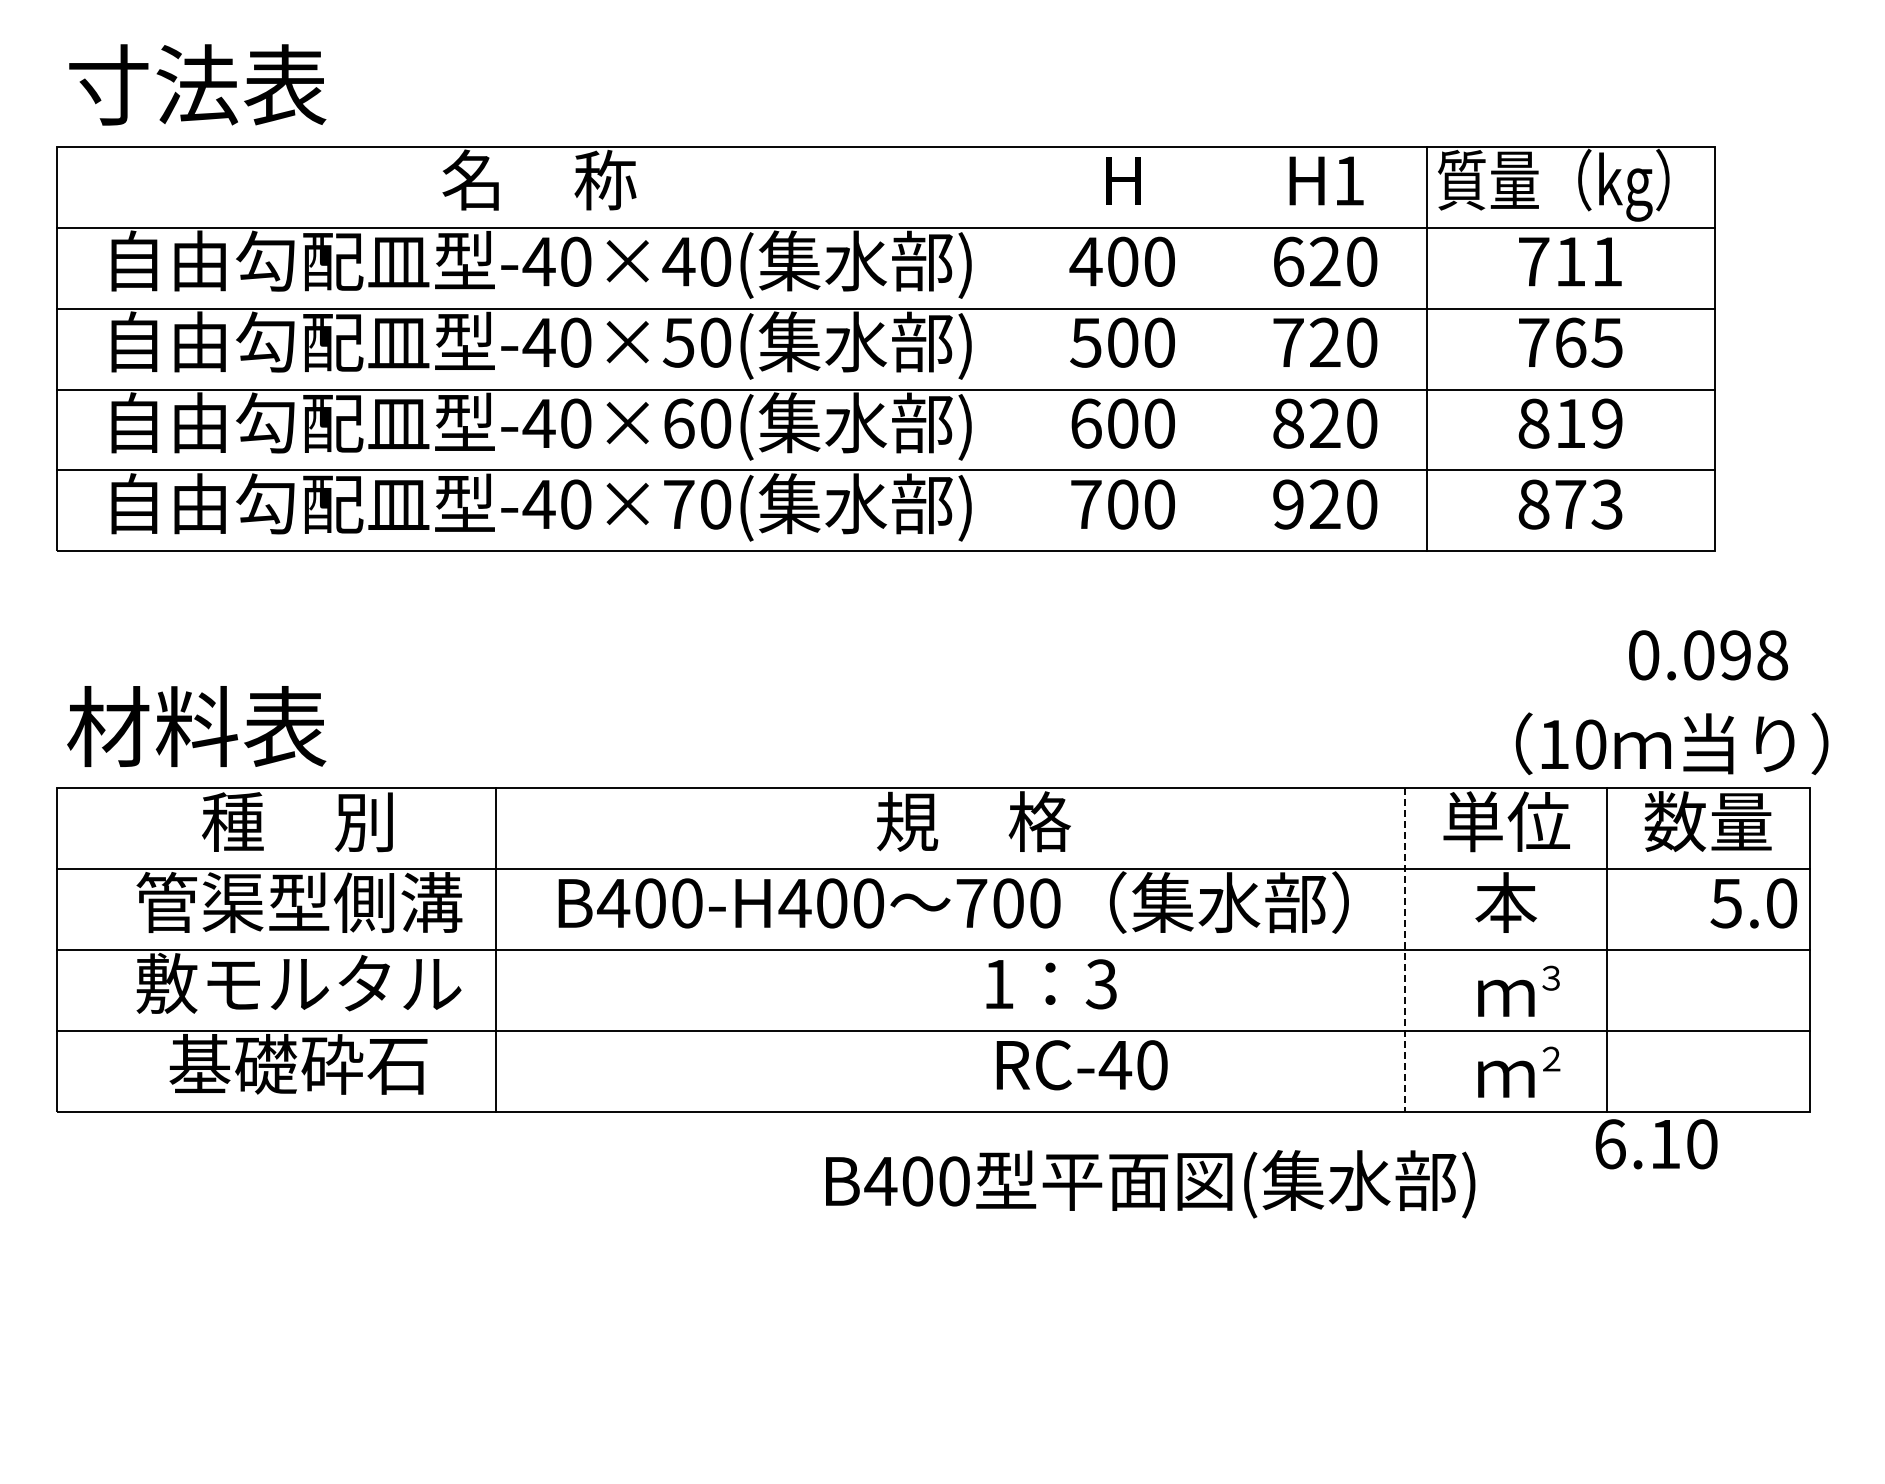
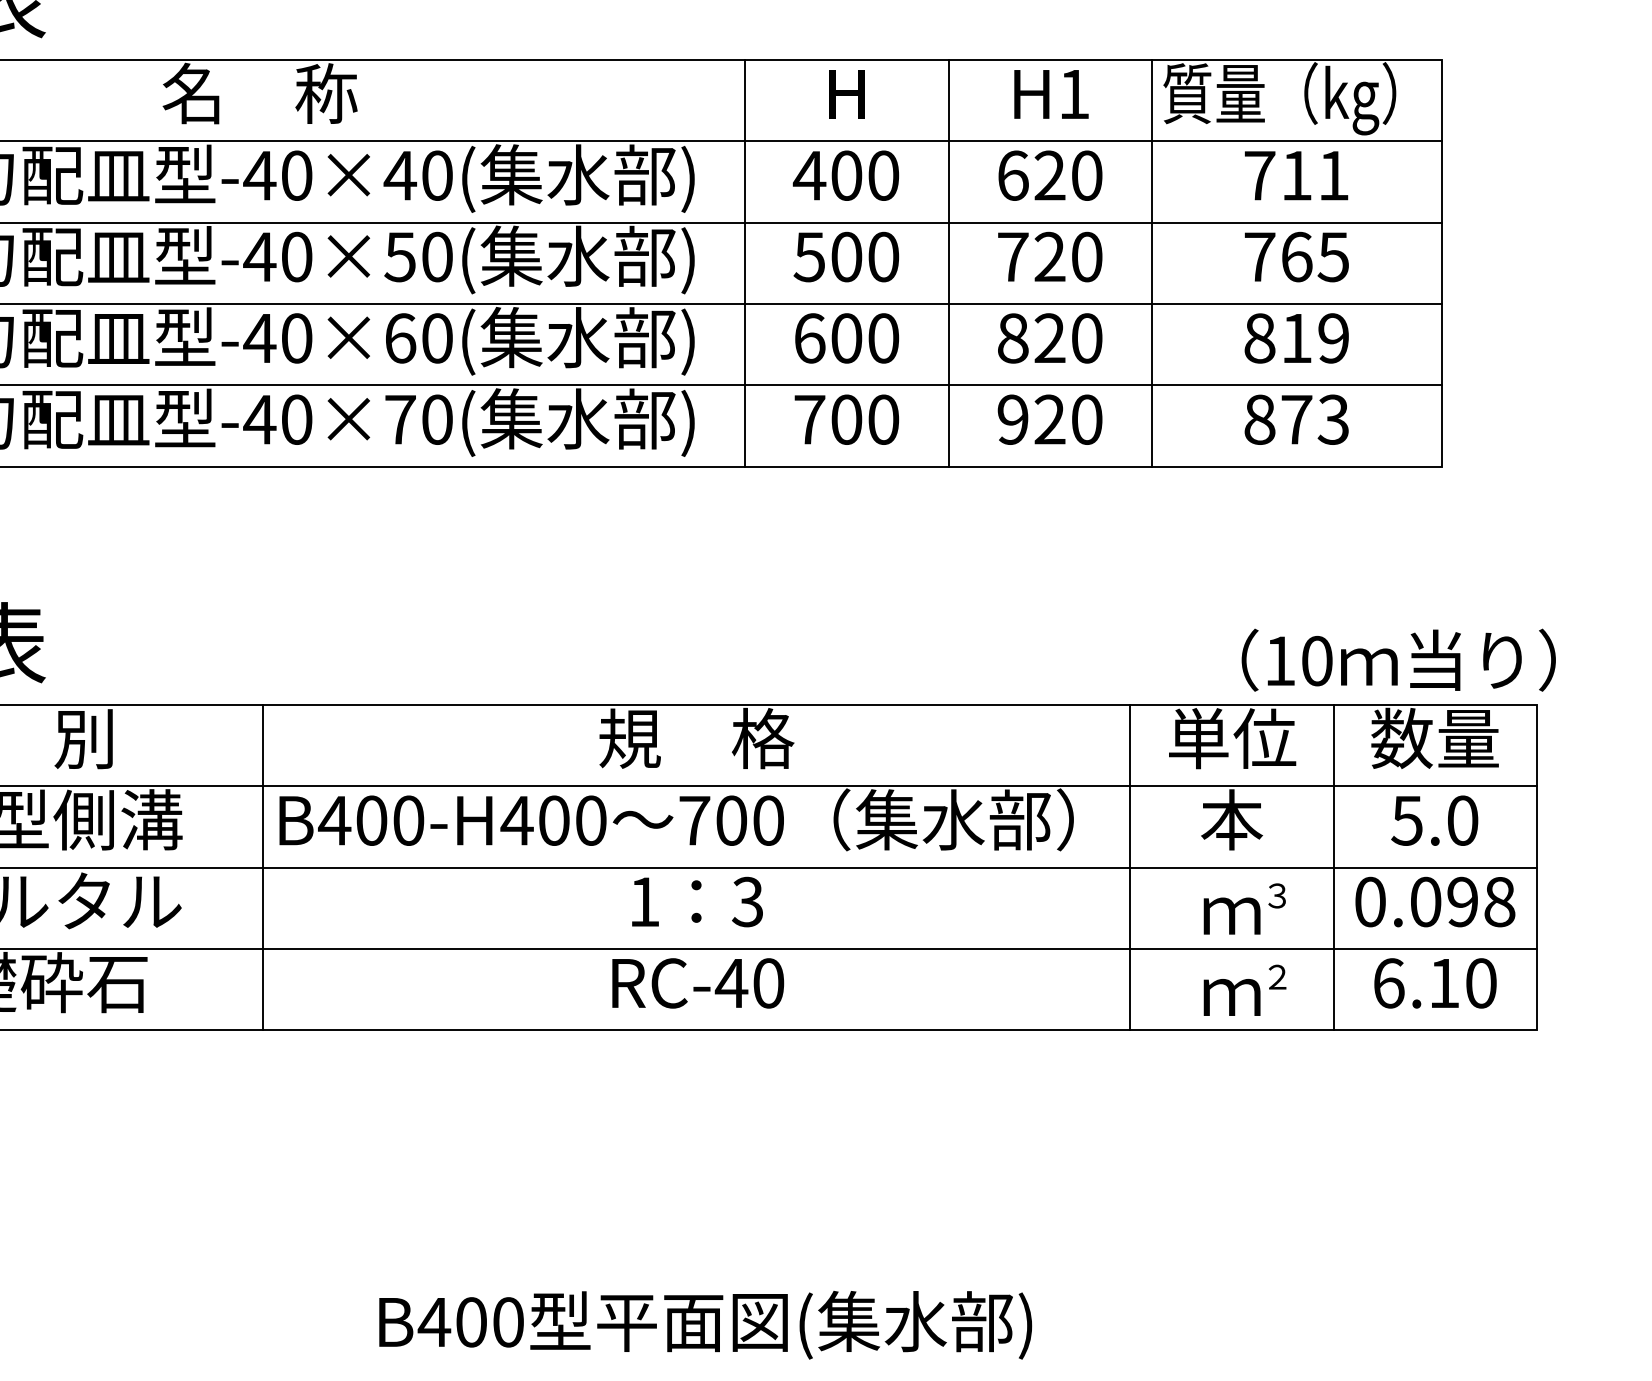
line: (1022, 348) -> (745, 262), added
line: (1224, 348) -> (948, 262), added
text: (1708, 655) -> (1435, 902), moved
text: (1753, 903) -> (1434, 820), moved
line: (496, 950) -> (263, 868), moved
line: (1405, 950) -> (1130, 868), dashed -> solid
text: (1051, 984) -> (697, 902), moved
text: (1081, 1065) -> (697, 983), moved
text: (1656, 1144) -> (1435, 983), moved
text: (1150, 1184) -> (705, 1325), moved

